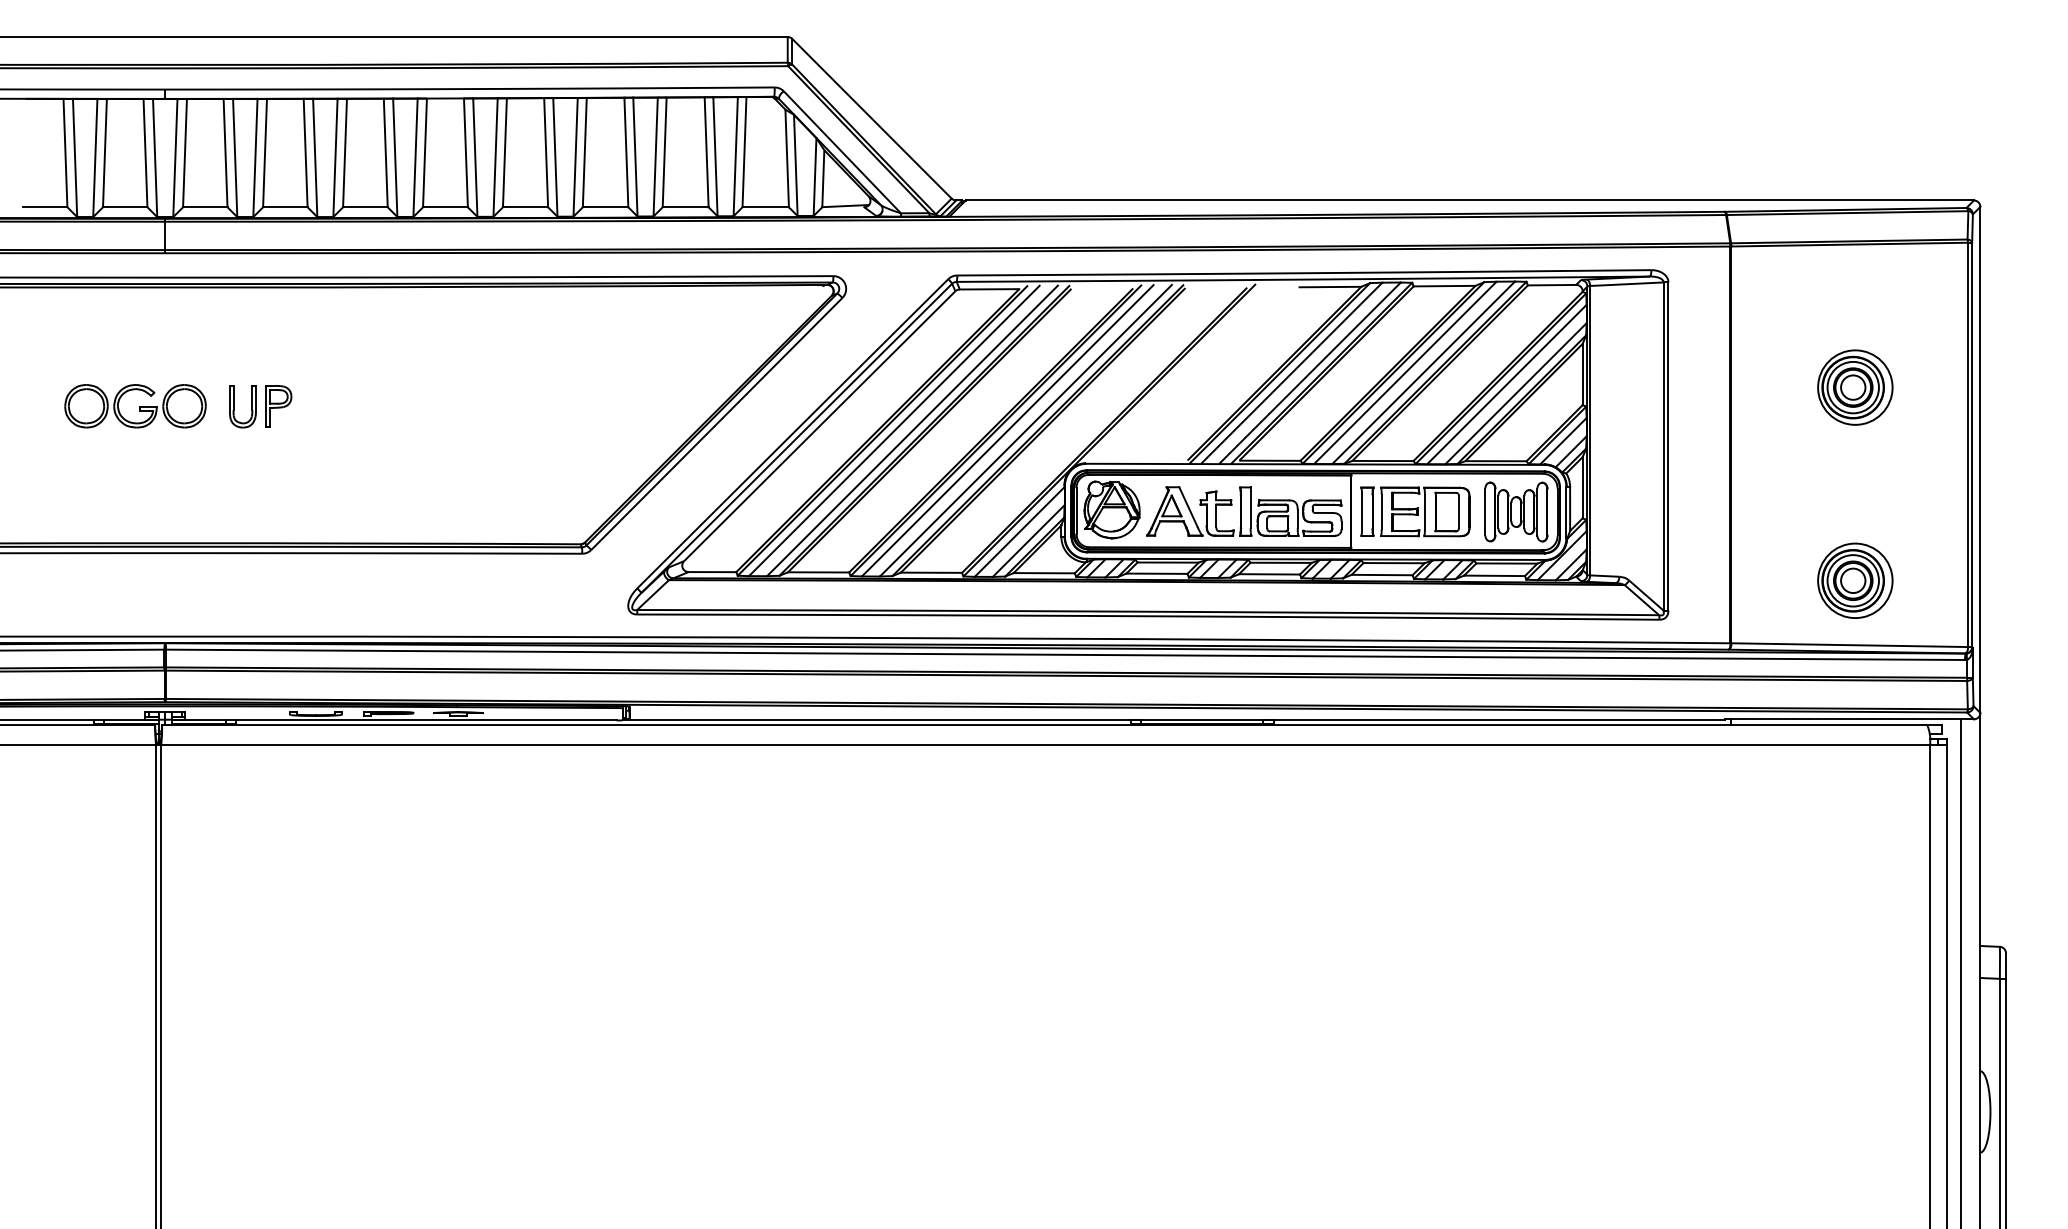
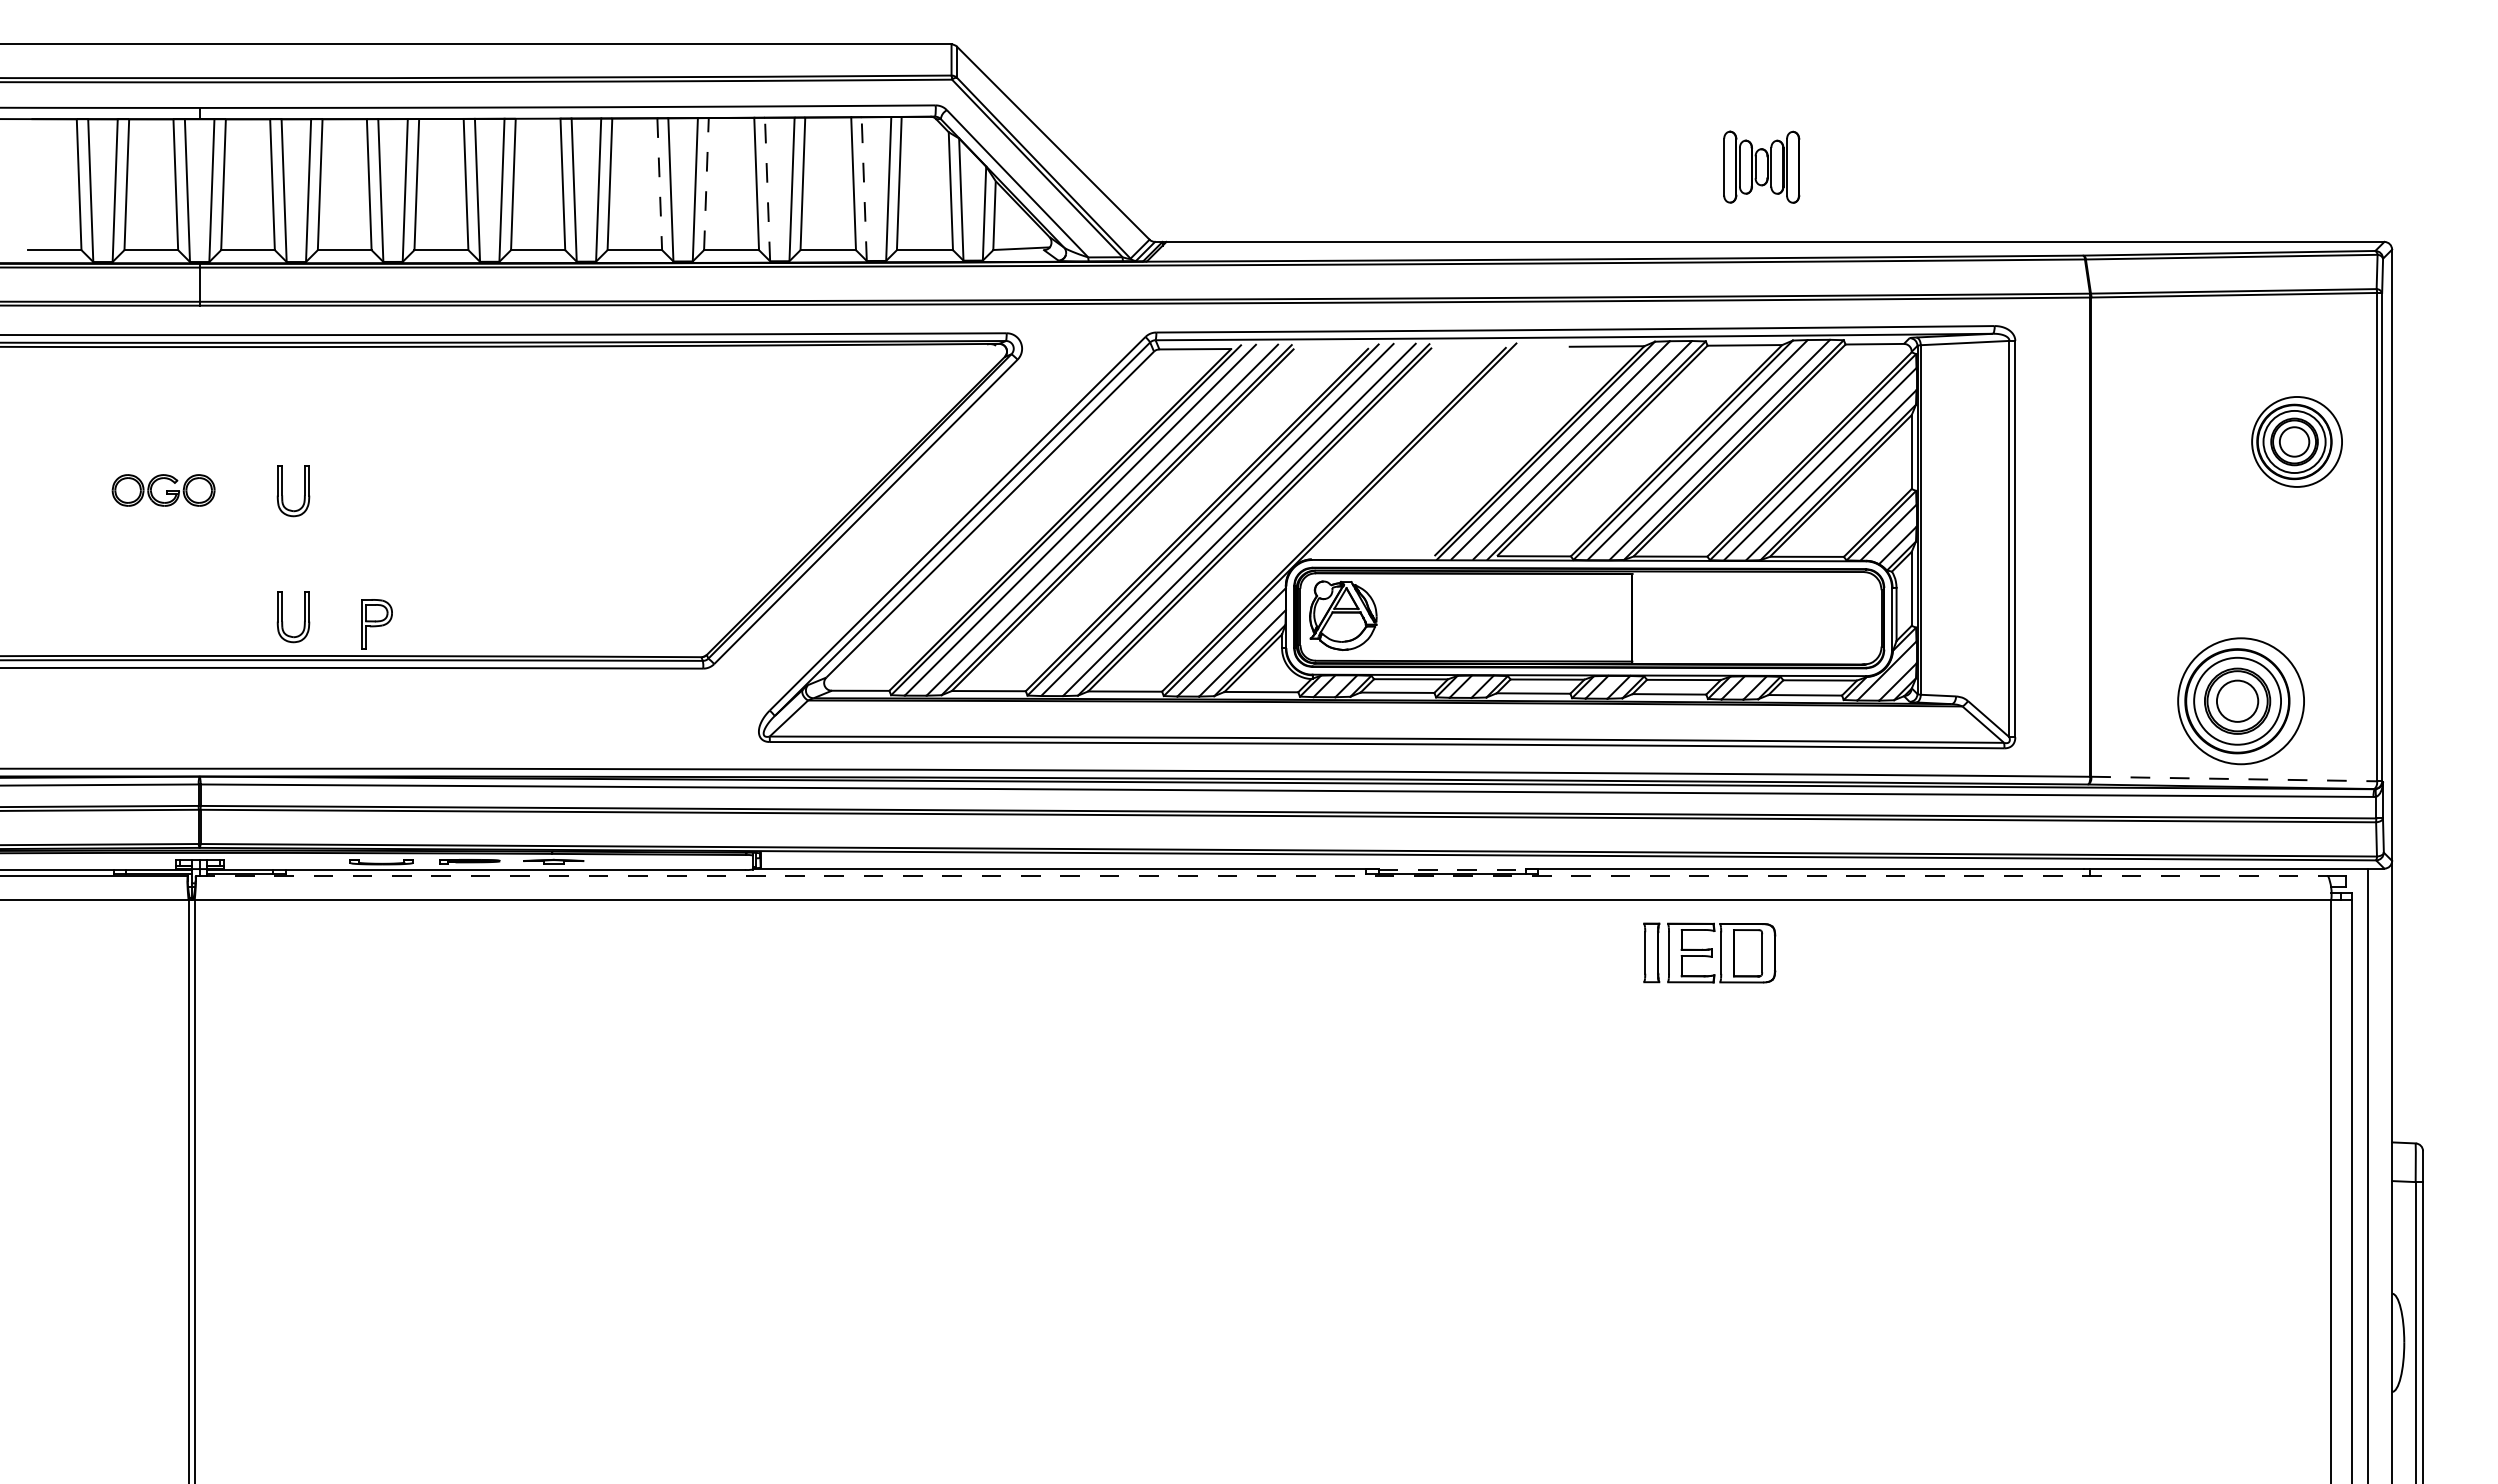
line: (545, 152) -> (659, 184), solid -> dashed
line: (584, 152) -> (706, 184), solid -> dashed
line: (635, 157) -> (767, 189), solid -> dashed
line: (715, 157) -> (864, 189), solid -> dashed
part: (1854, 387) -> (2296, 441), moved
part: (135, 406) -> (163, 490), size x0.6
part: (278, 406) -> (376, 624), moved
part: (233, 511) -> (282, 617), added
part: (1243, 511) -> (1502, 617), removed
part: (1415, 511) -> (1709, 952), moved
part: (1516, 511) -> (1761, 166), moved
part: (1854, 580) -> (2240, 701), size x1.4
line: (1849, 645) -> (2234, 779), solid -> dashed
line: (1202, 720) -> (1452, 869), solid -> dashed
line: (1045, 725) -> (1262, 876), solid -> dashed

